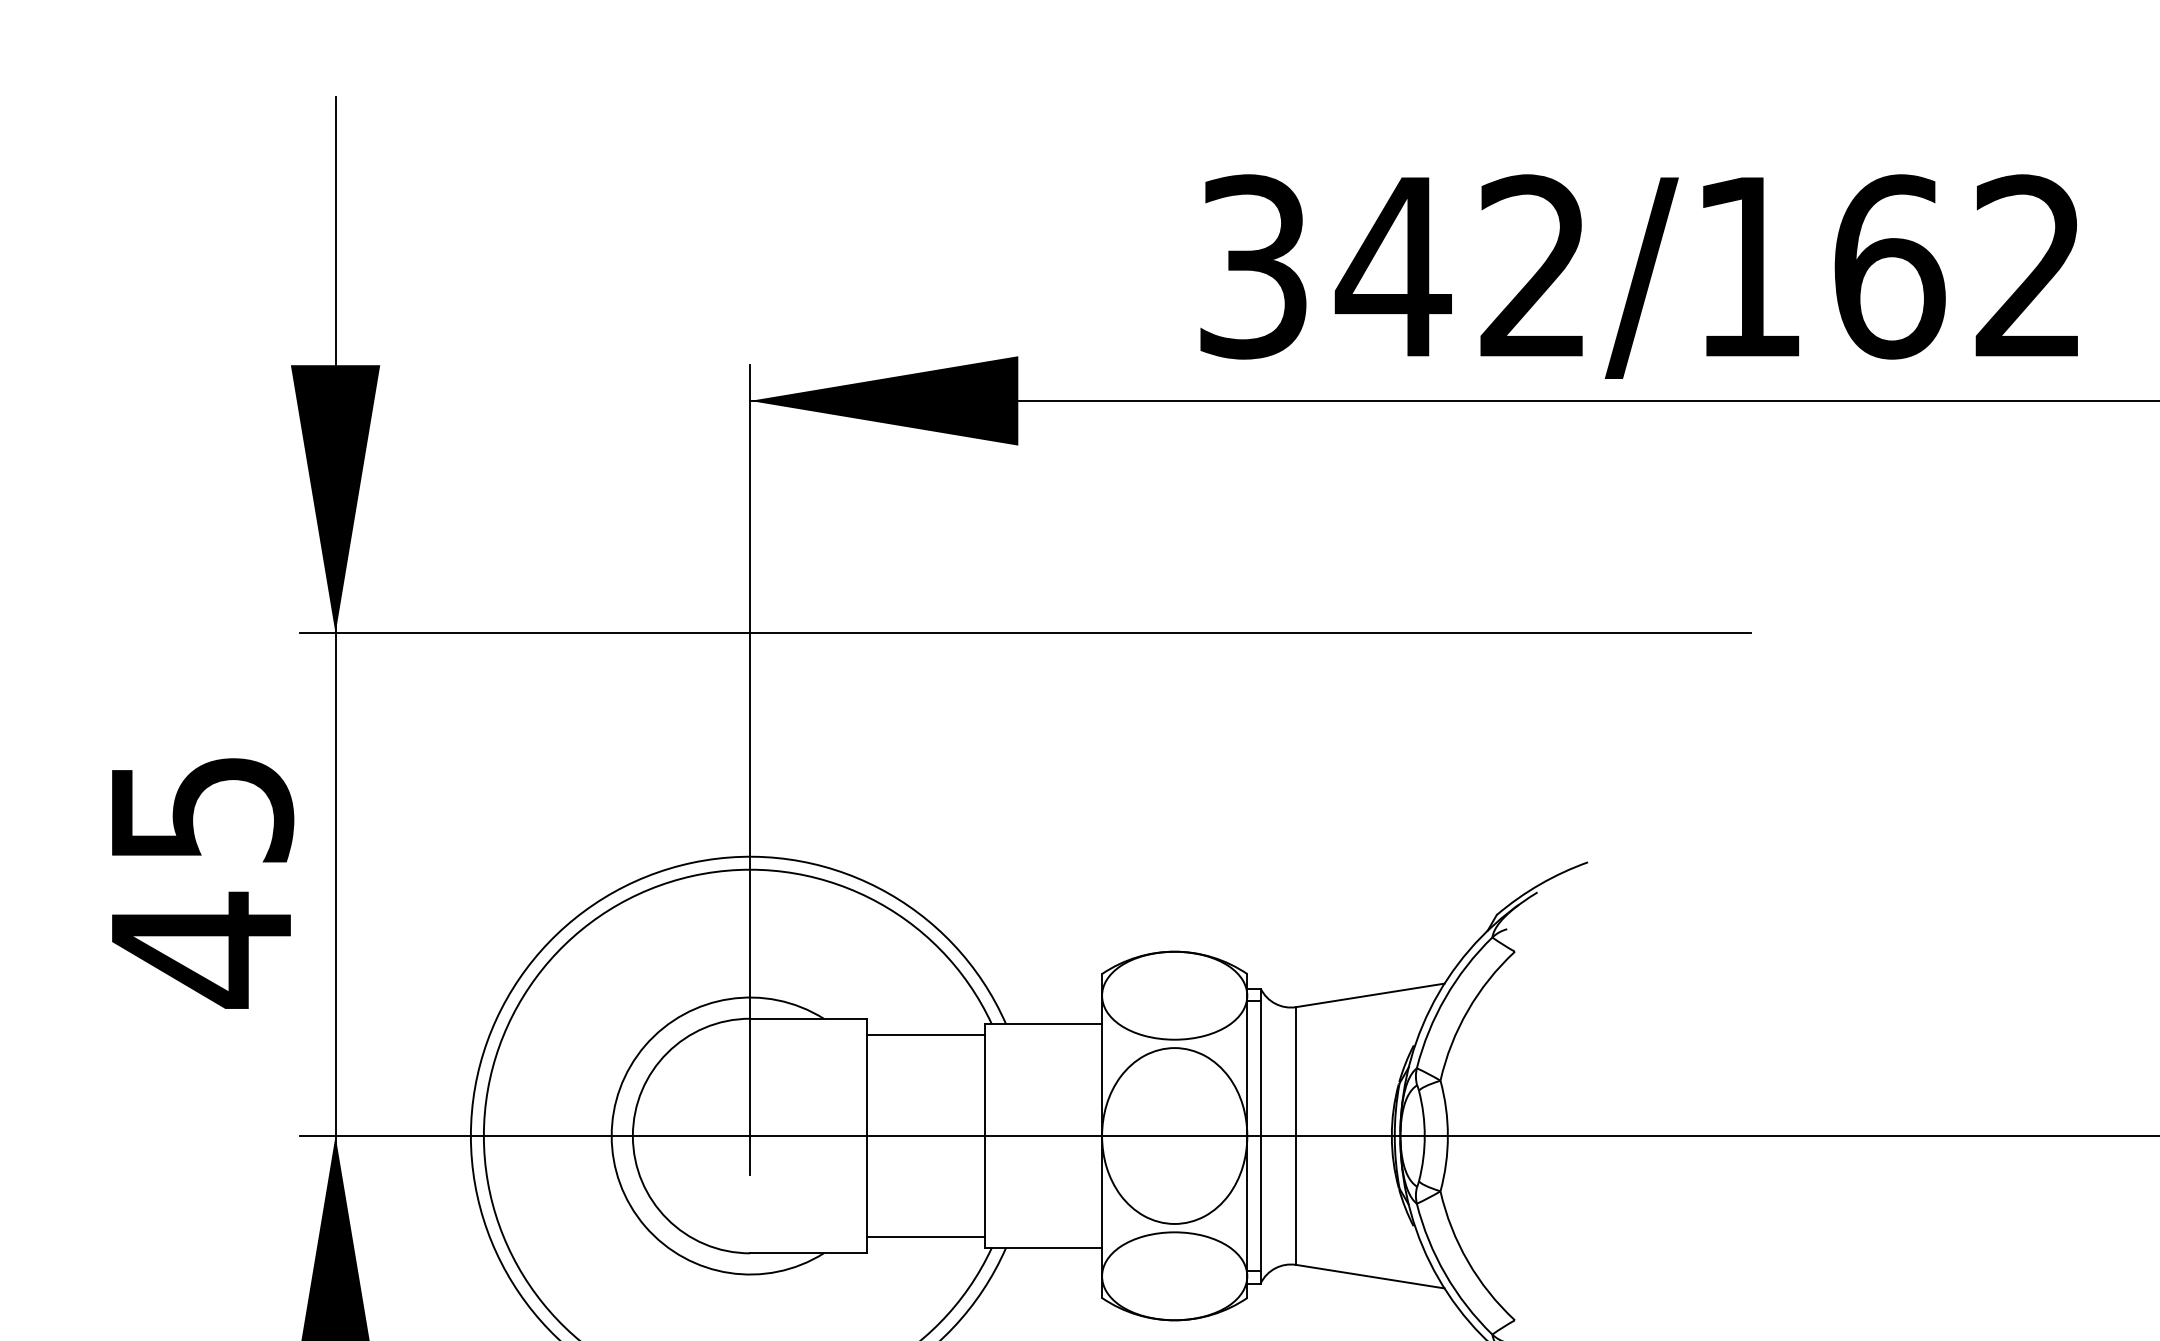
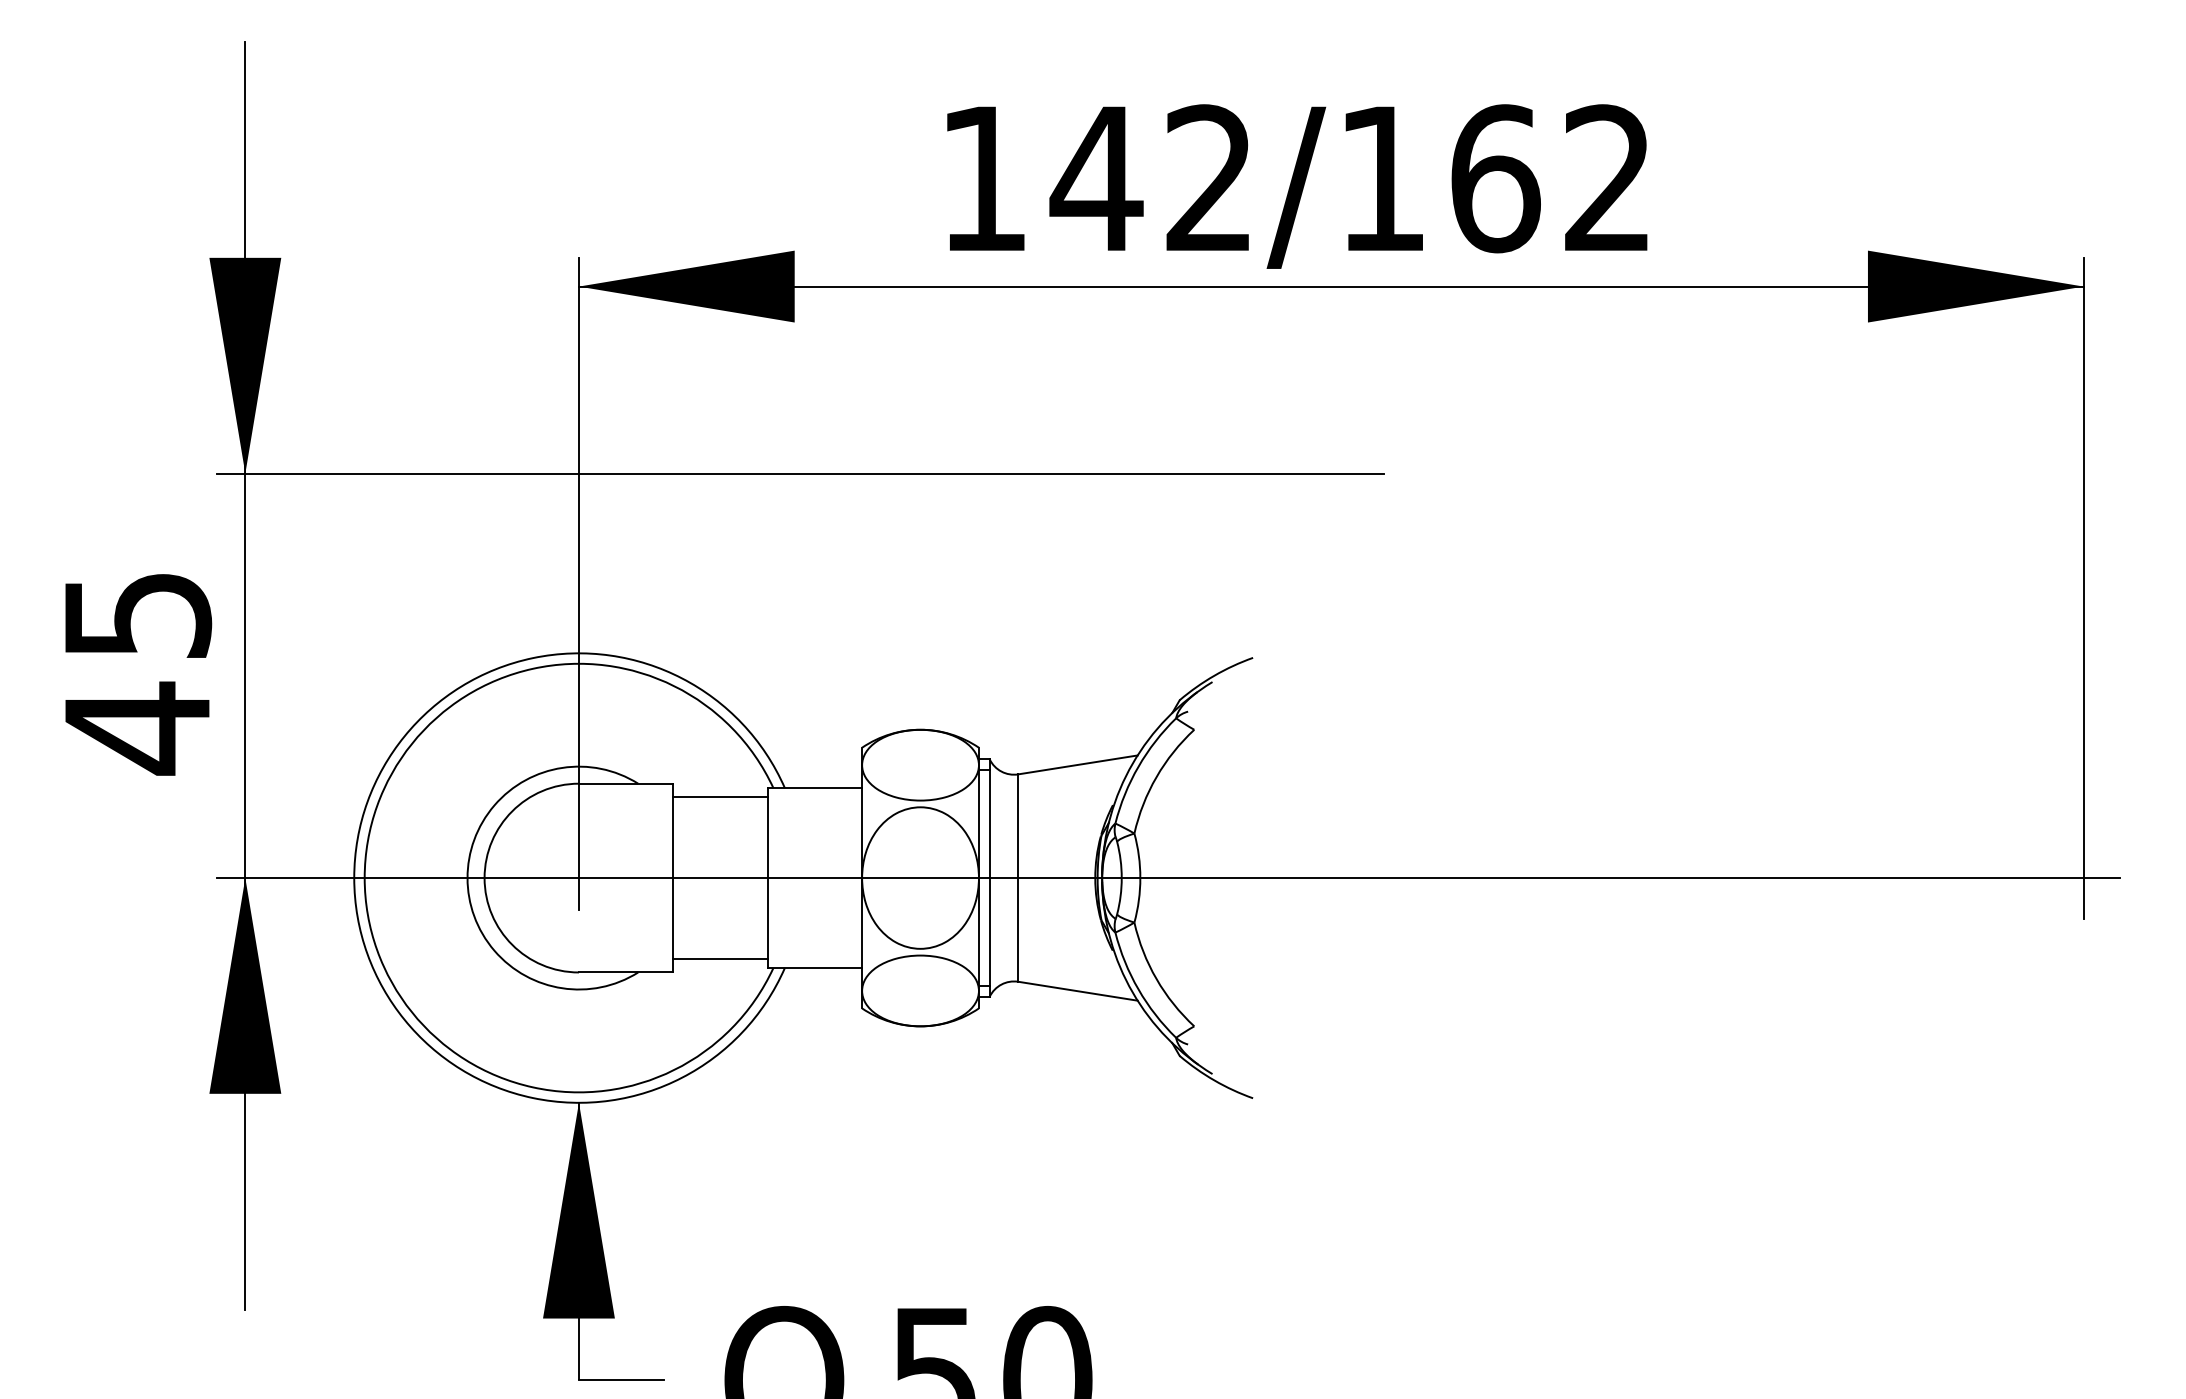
text: (1252, 266) -> (983, 178), 342/162 -> 142/162

